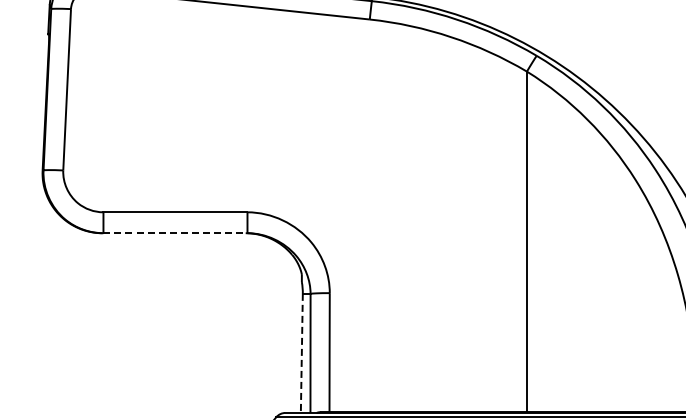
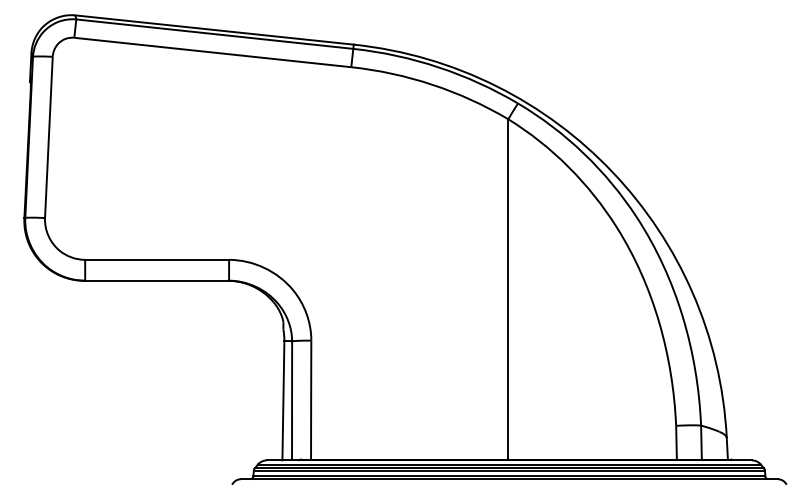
line: (175, 232) -> (157, 280), dashed -> solid
line: (301, 353) -> (283, 400), dashed -> solid

